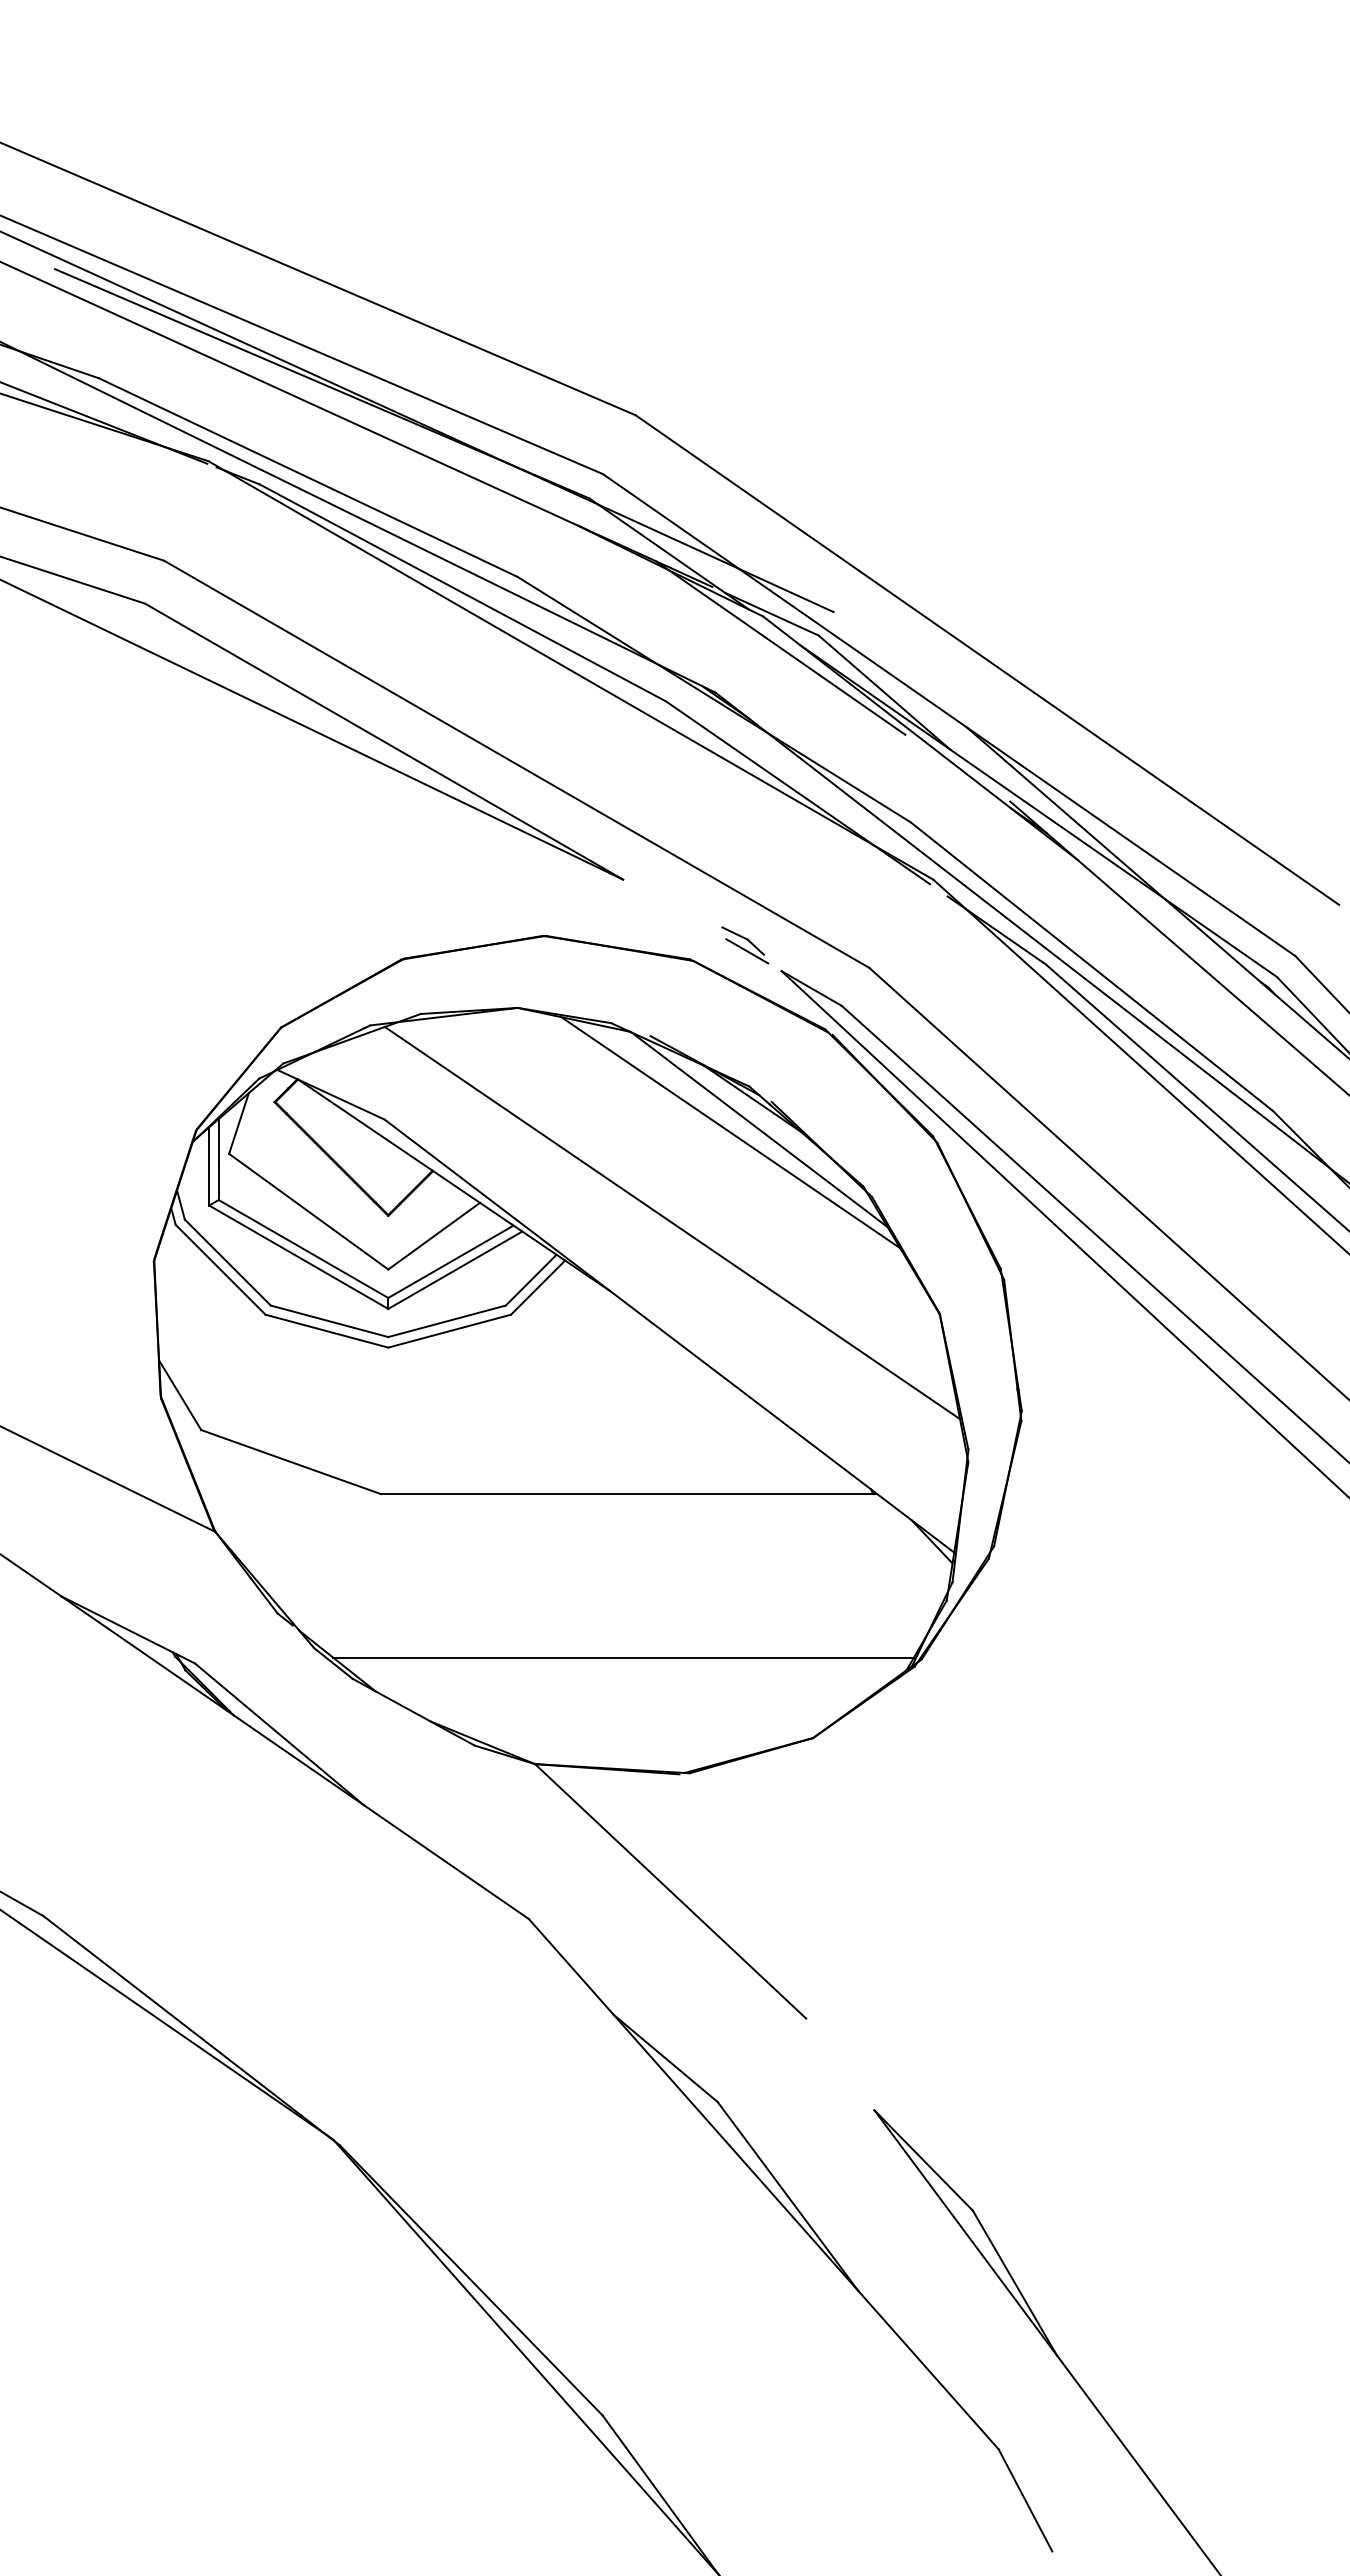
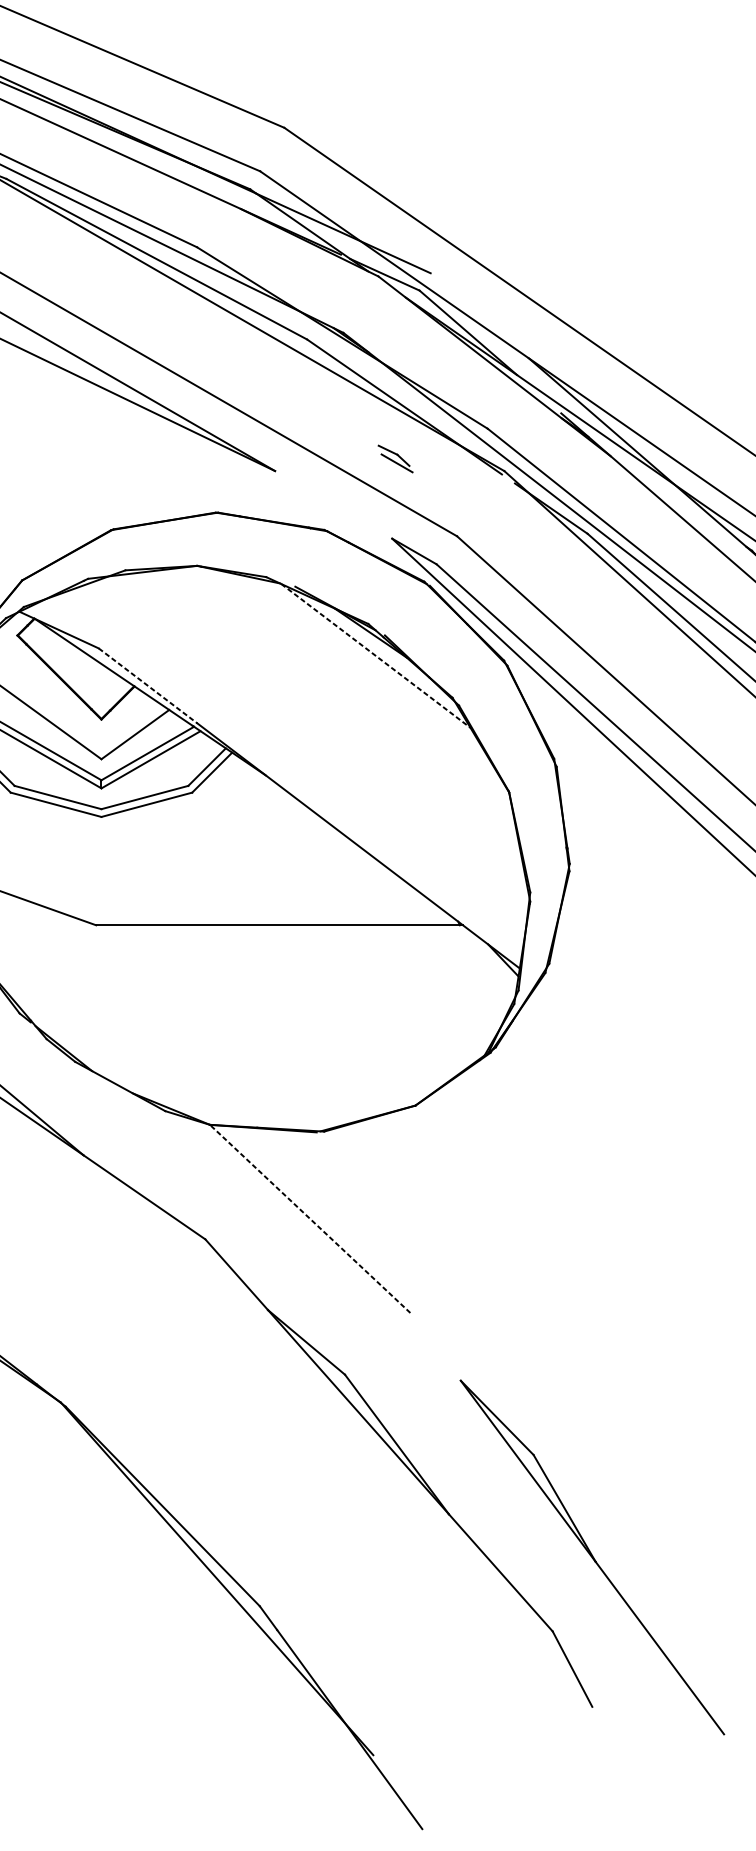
line: (780, 647) -> (391, 299), removed
part: (745, 945) -> (395, 459), moved
line: (759, 1129) -> (375, 655), solid -> dashed
line: (730, 1132) -> (354, 657), removed
line: (451, 1170) -> (148, 686), solid -> dashed
line: (672, 1222) -> (311, 724), removed
line: (623, 1657) -> (275, 1046), removed
line: (670, 1891) -> (310, 1219), solid -> dashed

